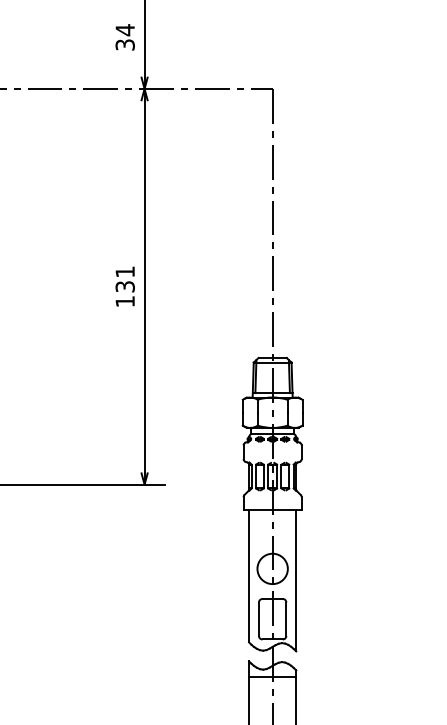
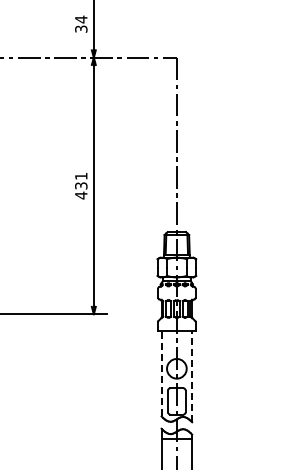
text: (125, 301) -> (81, 195), 131 -> 431
line: (248, 576) -> (161, 373), solid -> dashed
line: (296, 580) -> (192, 376), solid -> dashed

